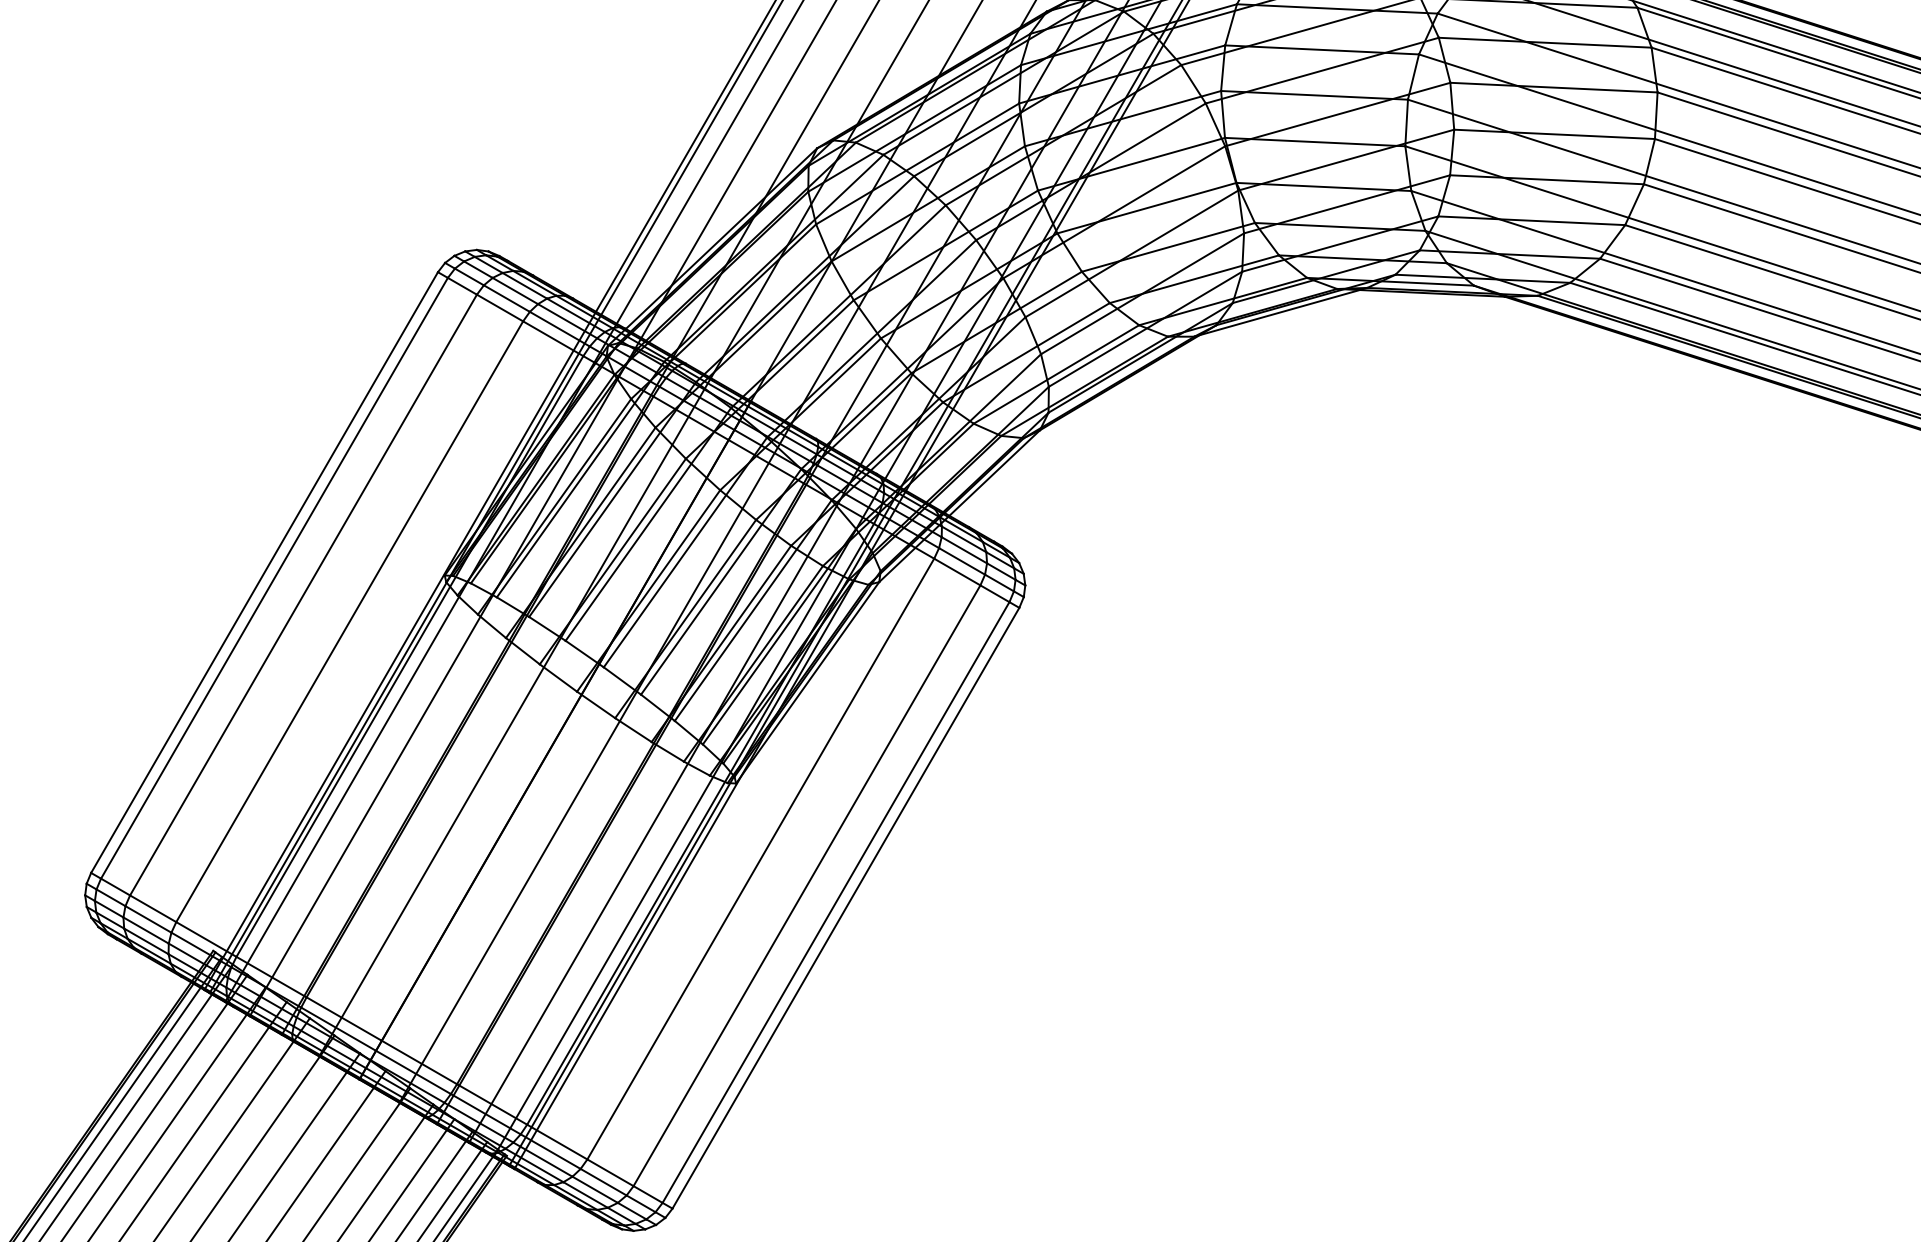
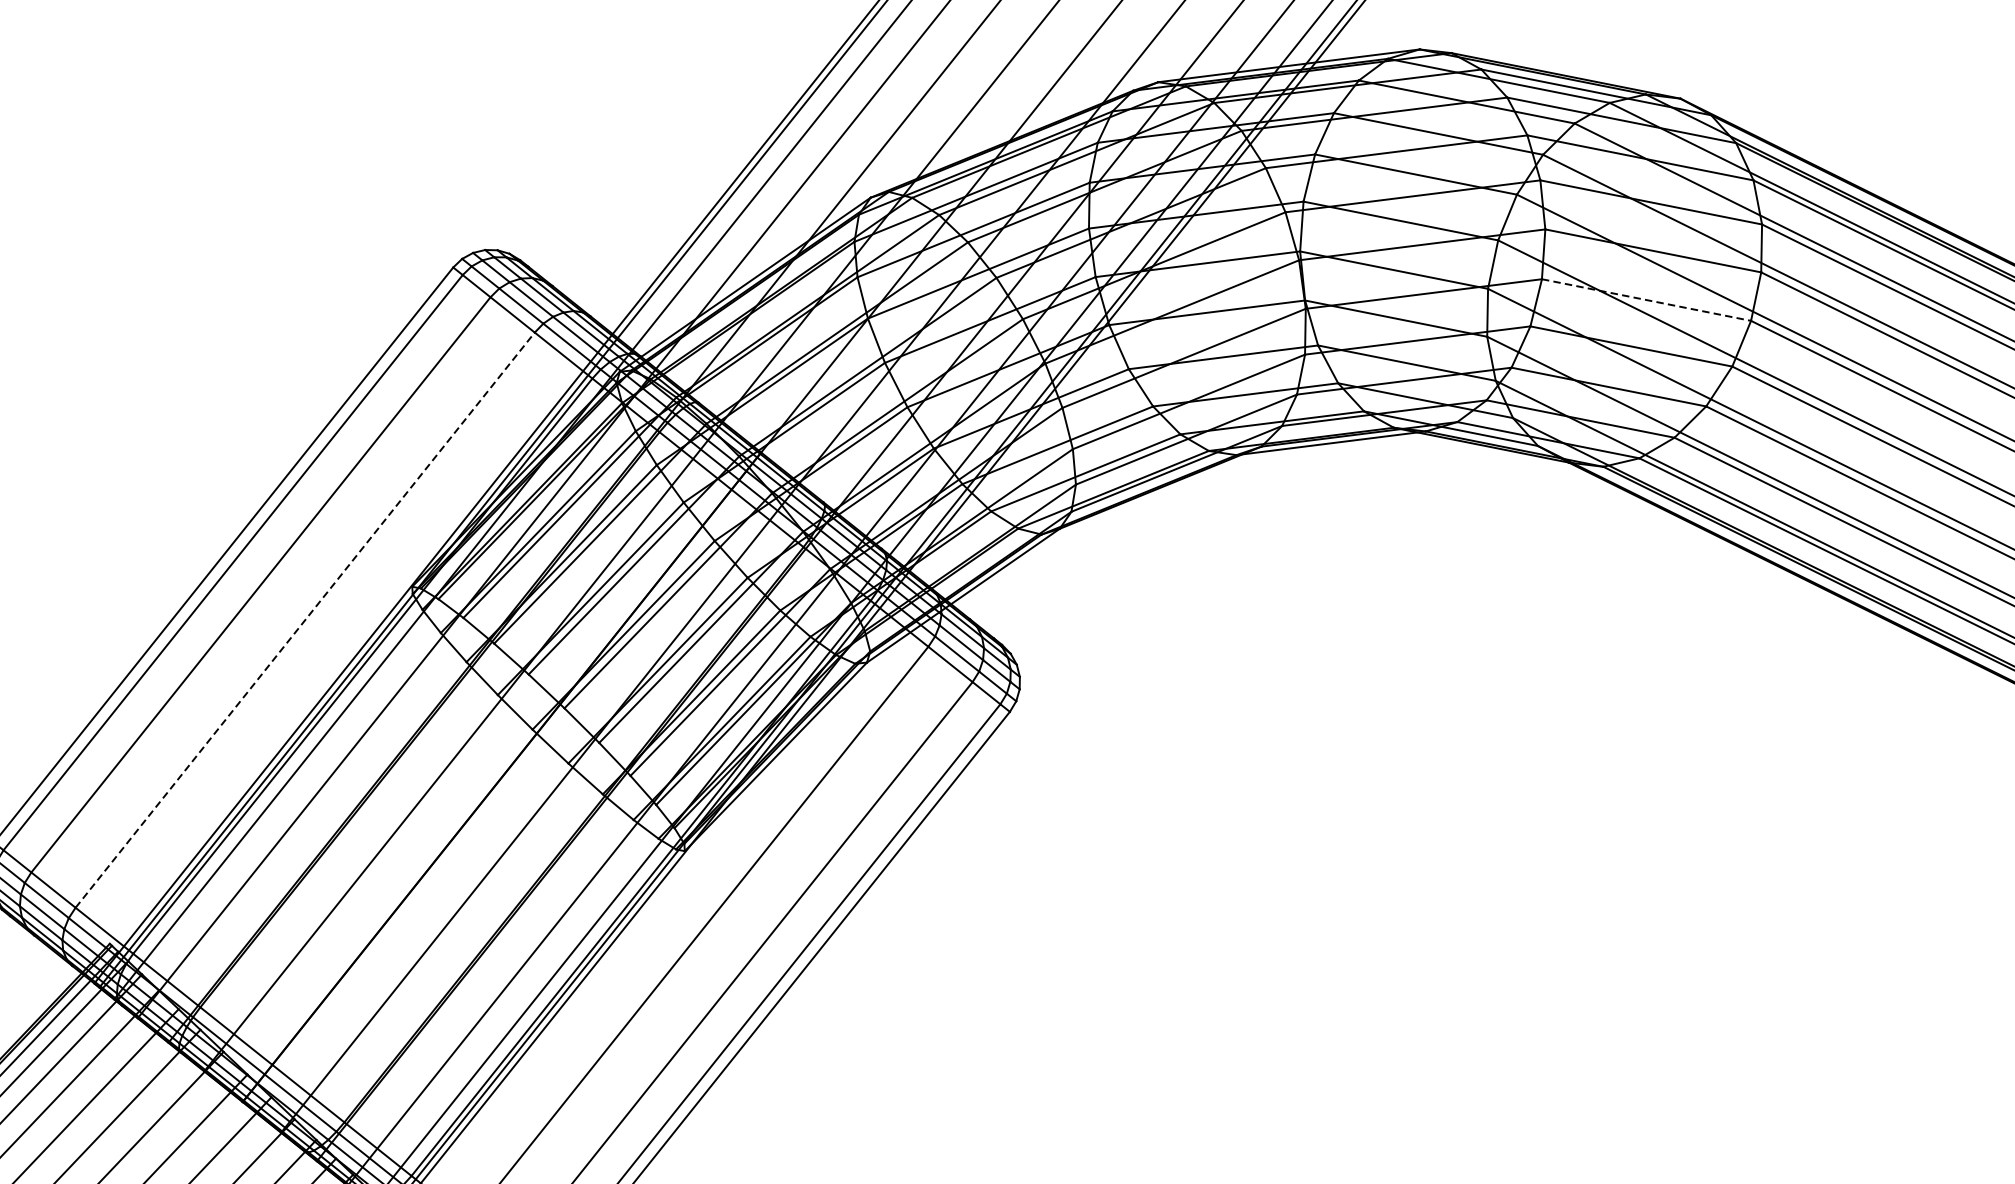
line: (1555, 134) -> (1647, 300), solid -> dashed
line: (349, 621) -> (305, 619), solid -> dashed

